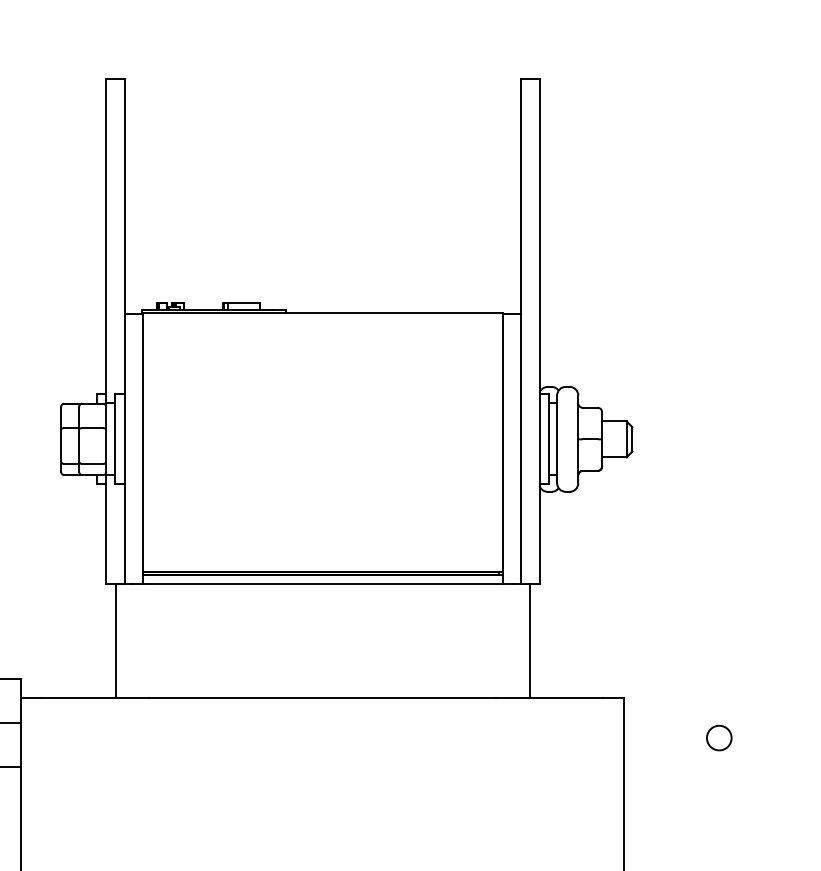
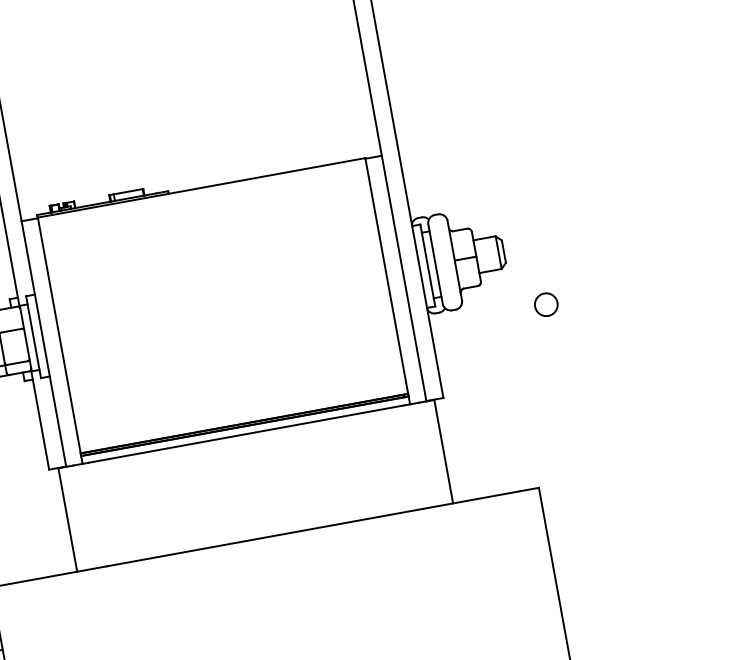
circle: (719, 737) -> (546, 304), moved

